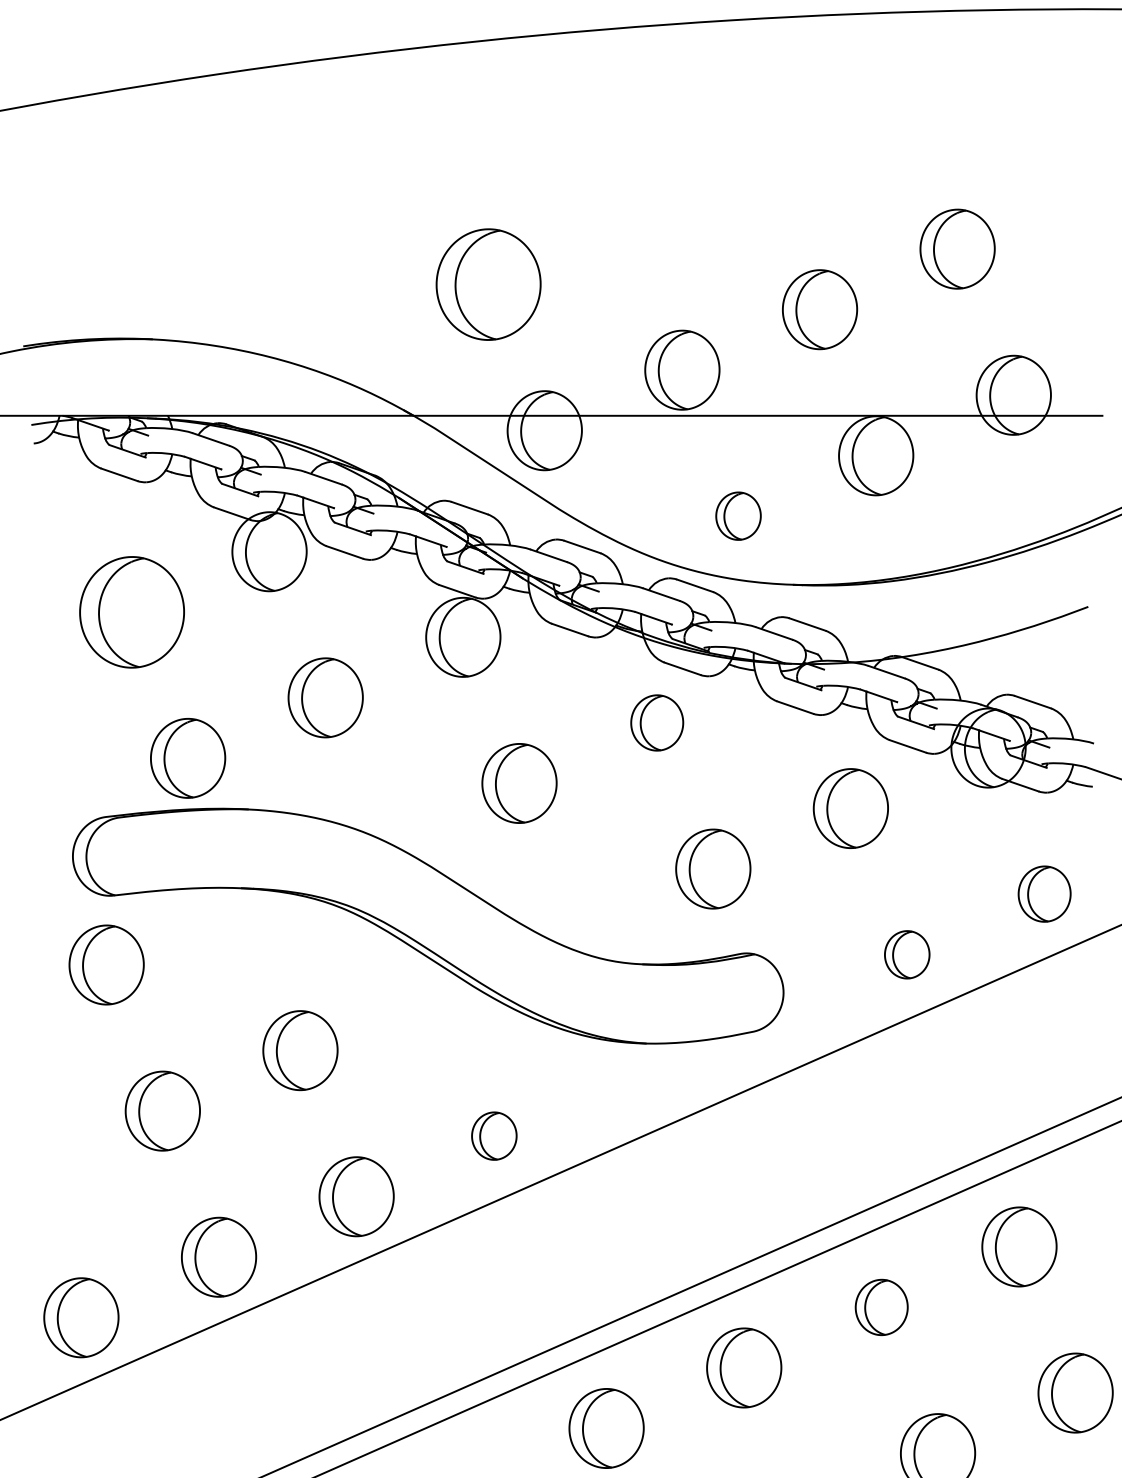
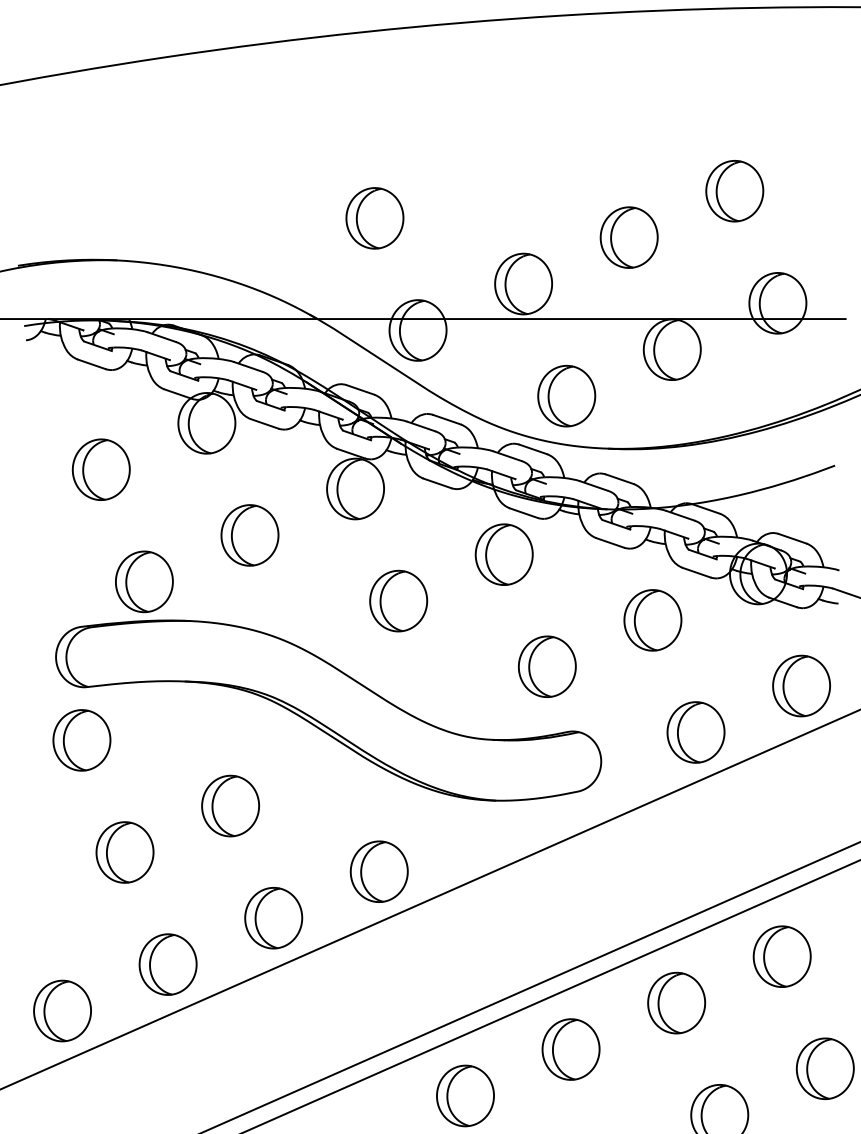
part: (488, 284) -> (374, 218), size x0.71
part: (738, 515) -> (566, 395), size x1.67
part: (131, 611) -> (100, 469), size x0.71
part: (657, 722) -> (504, 554), size x1.43
part: (1044, 893) -> (801, 685), size x1.43
part: (907, 954) -> (696, 732), size x1.67
part: (494, 1135) -> (379, 871), size x1.67
part: (881, 1307) -> (676, 1003), size x1.43

